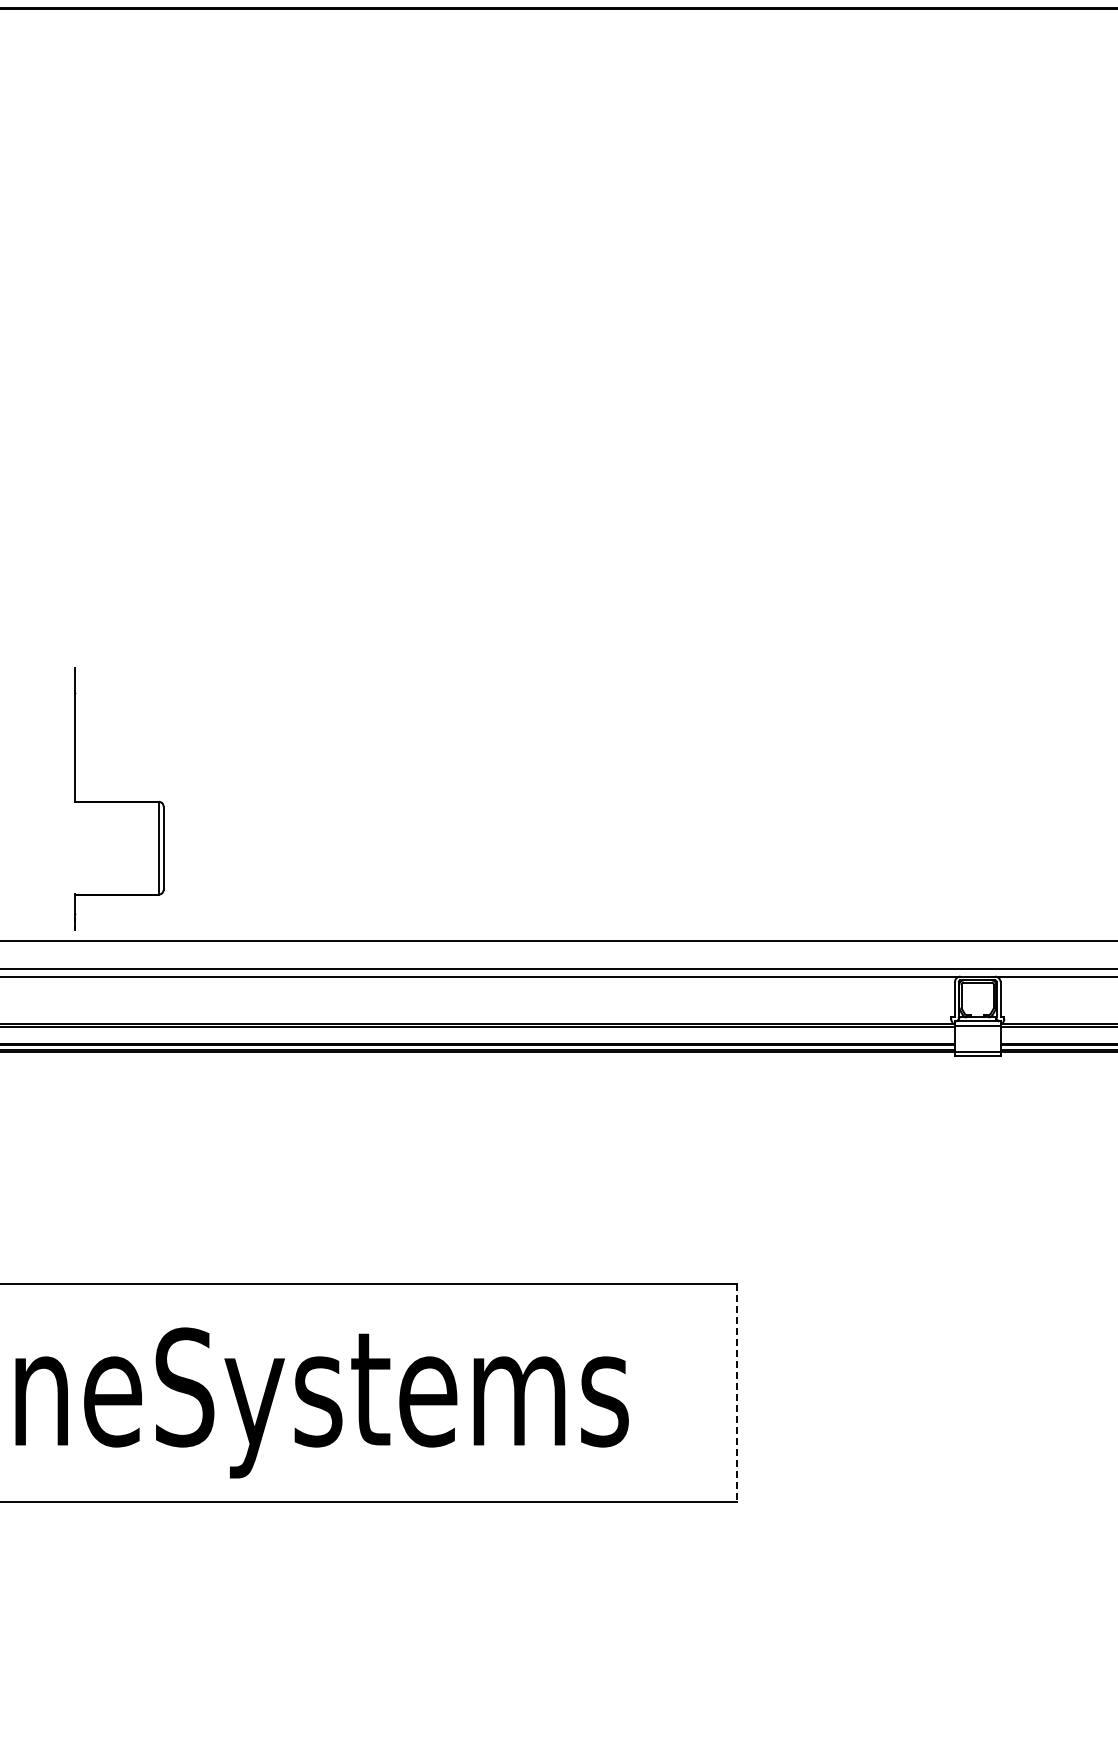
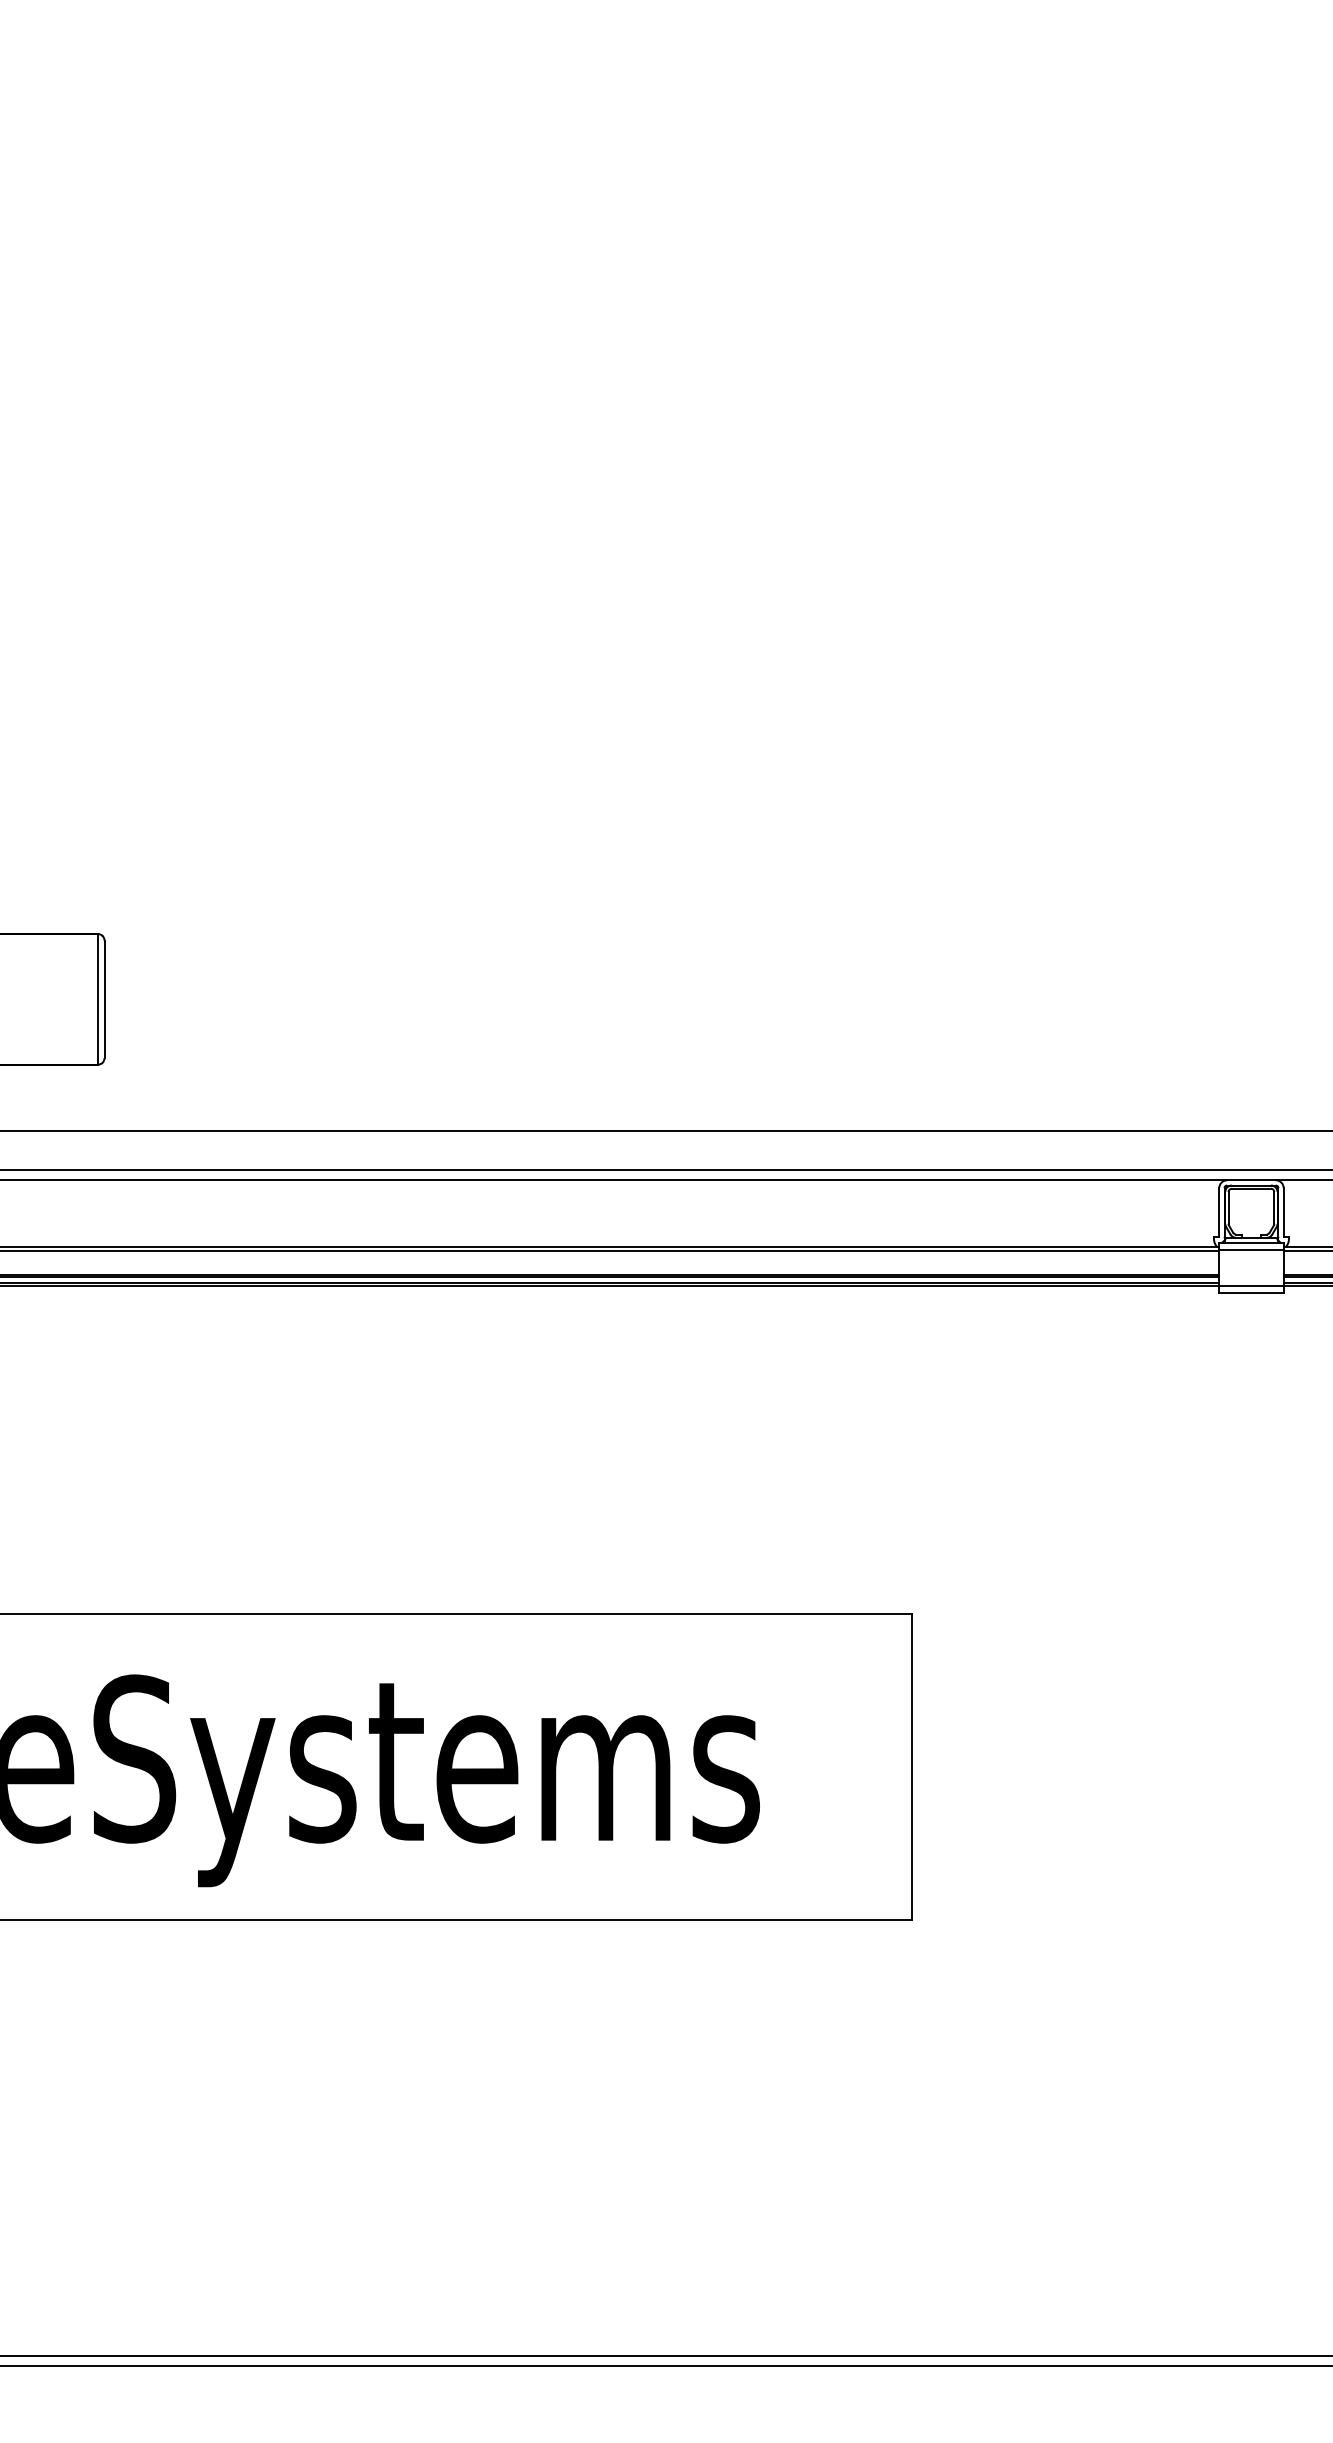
line: (737, 1392) -> (913, 1766), dashed -> solid

